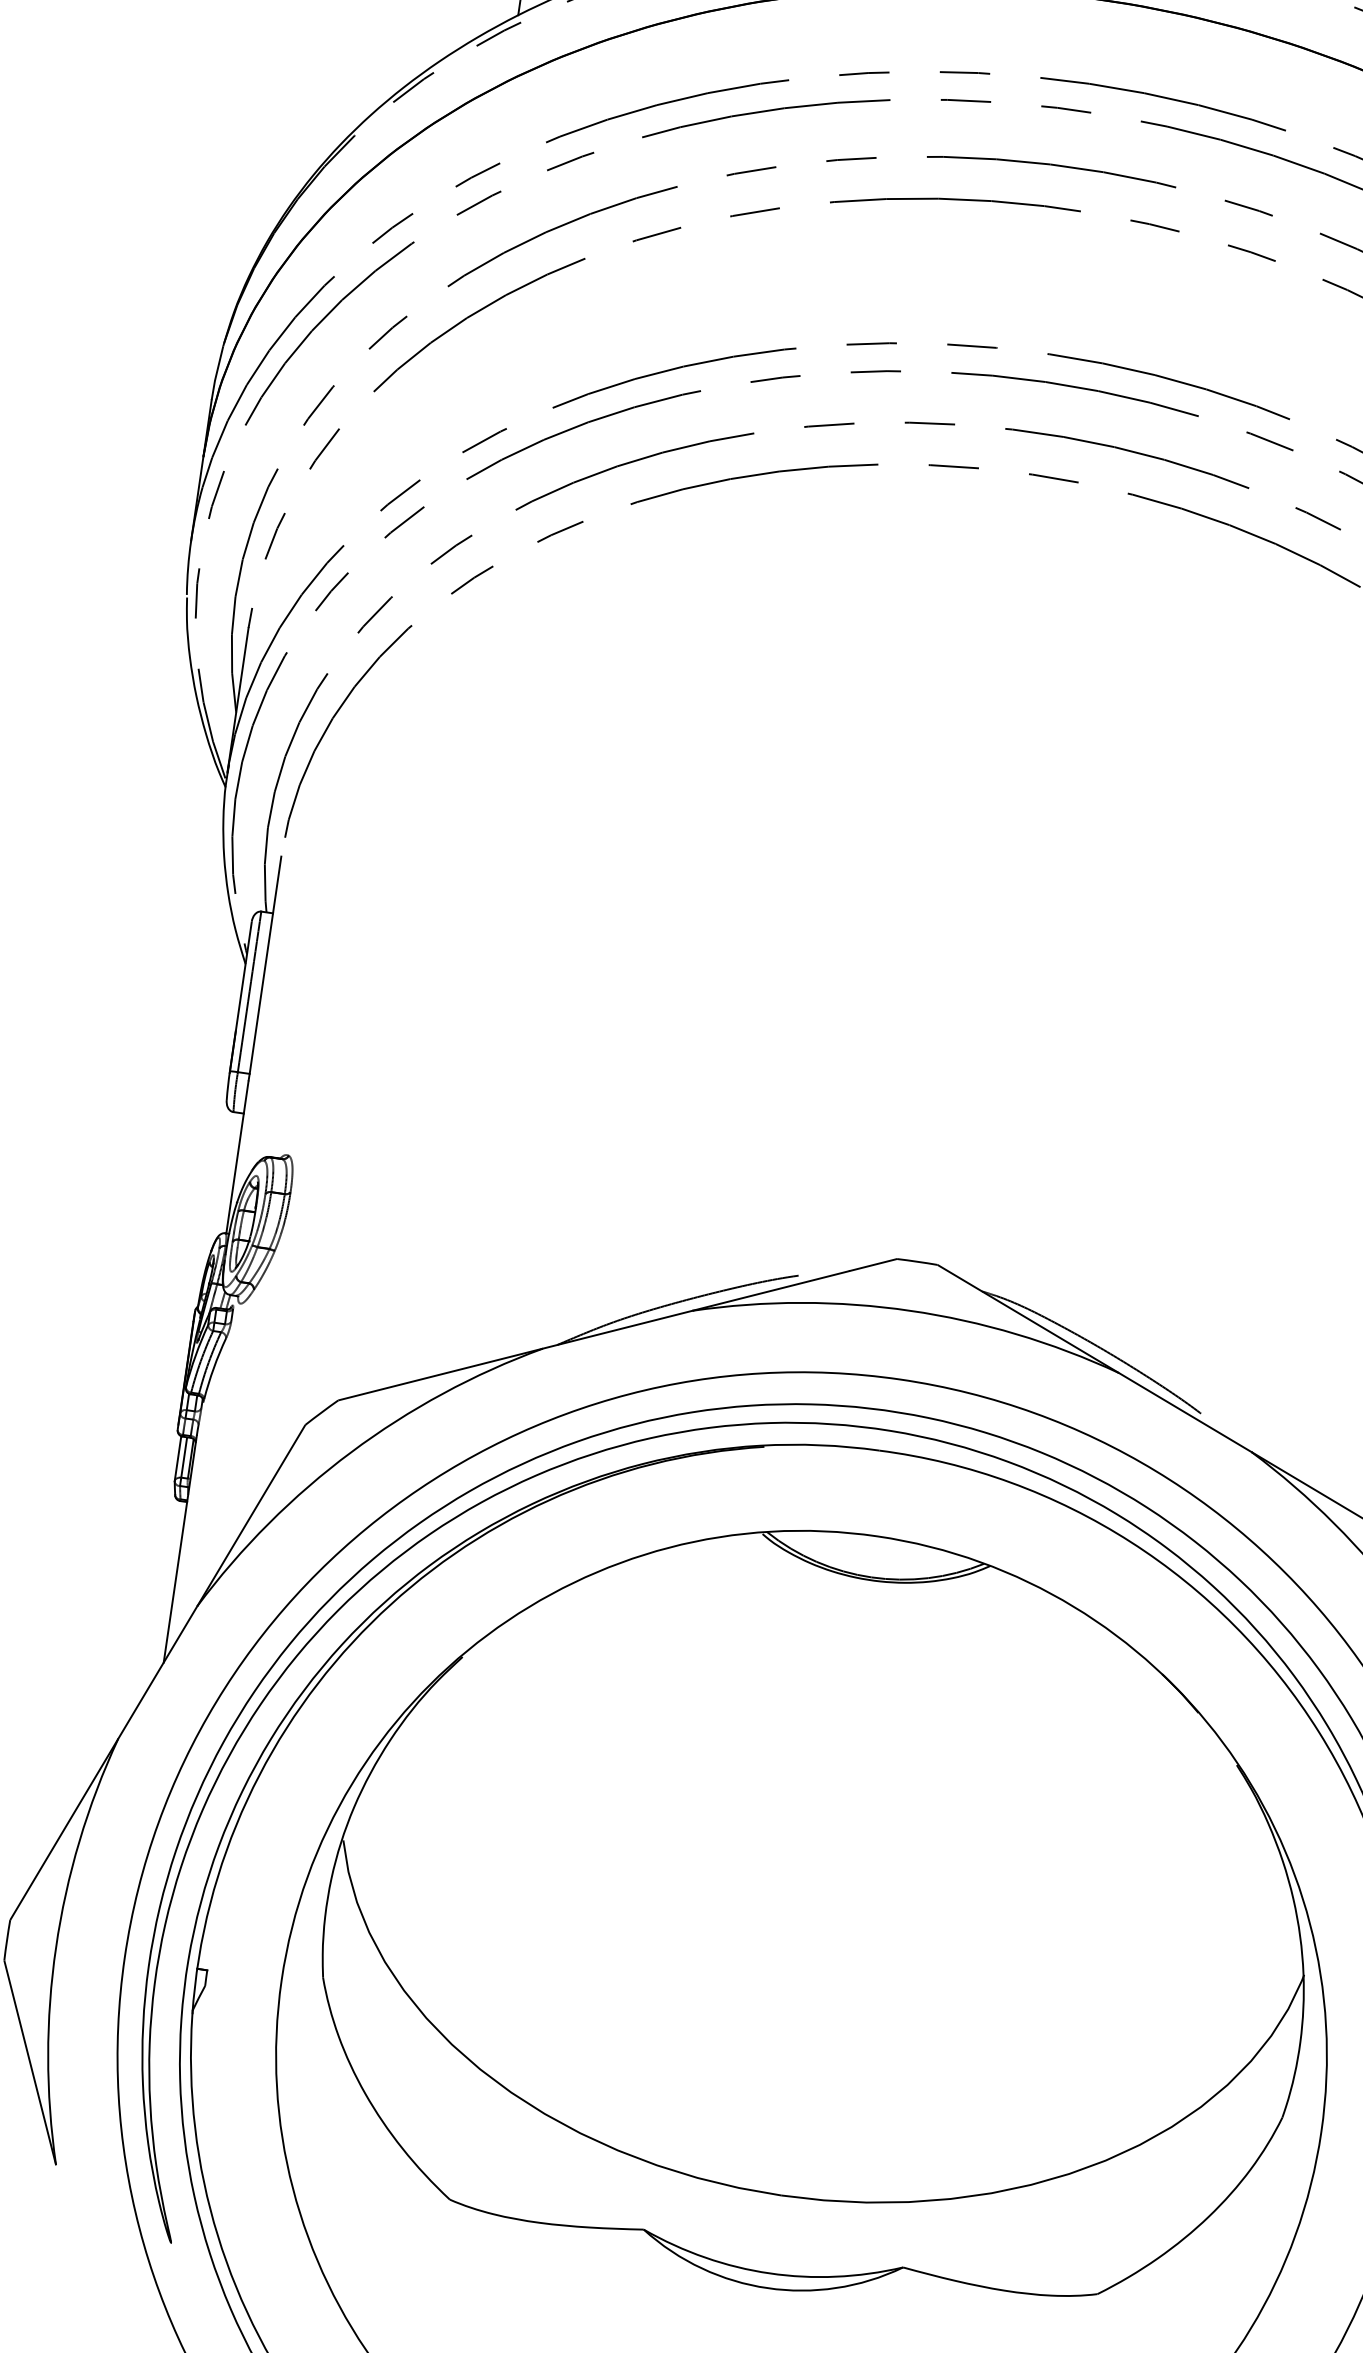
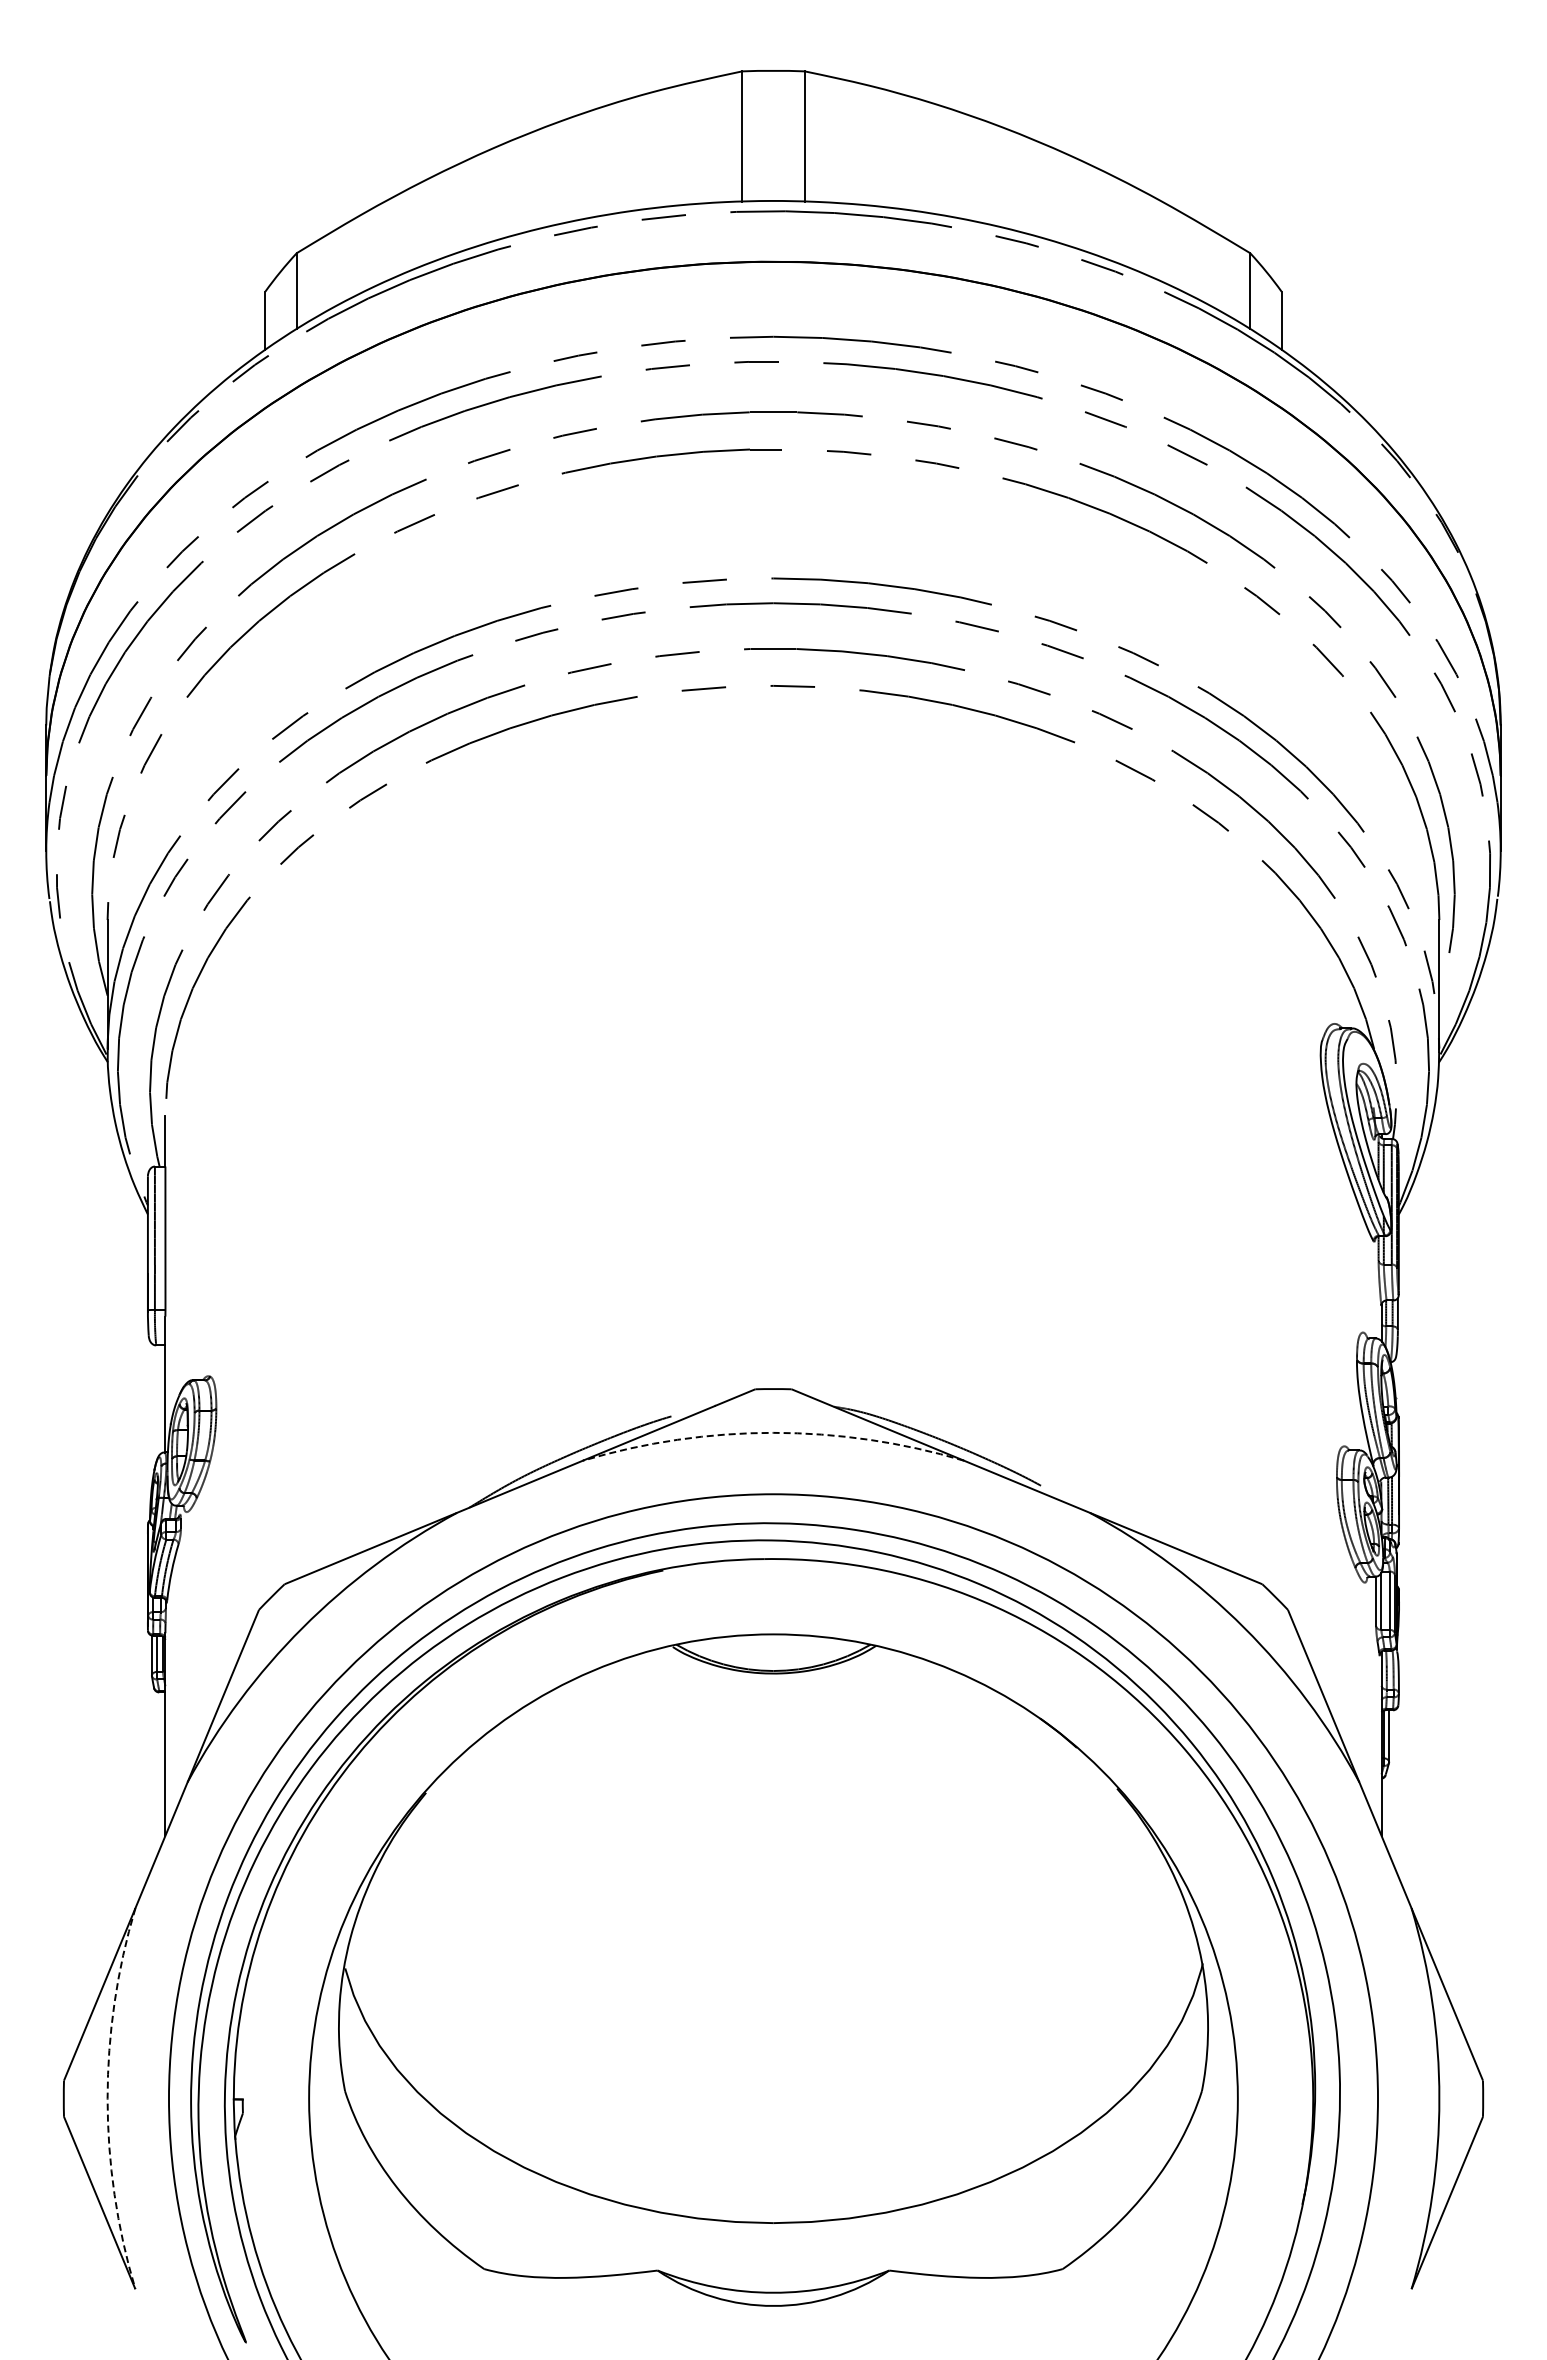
arc: (910, 1310) -> (773, 1432), solid -> dashed
arc: (56, 1947) -> (107, 2098), solid -> dashed

